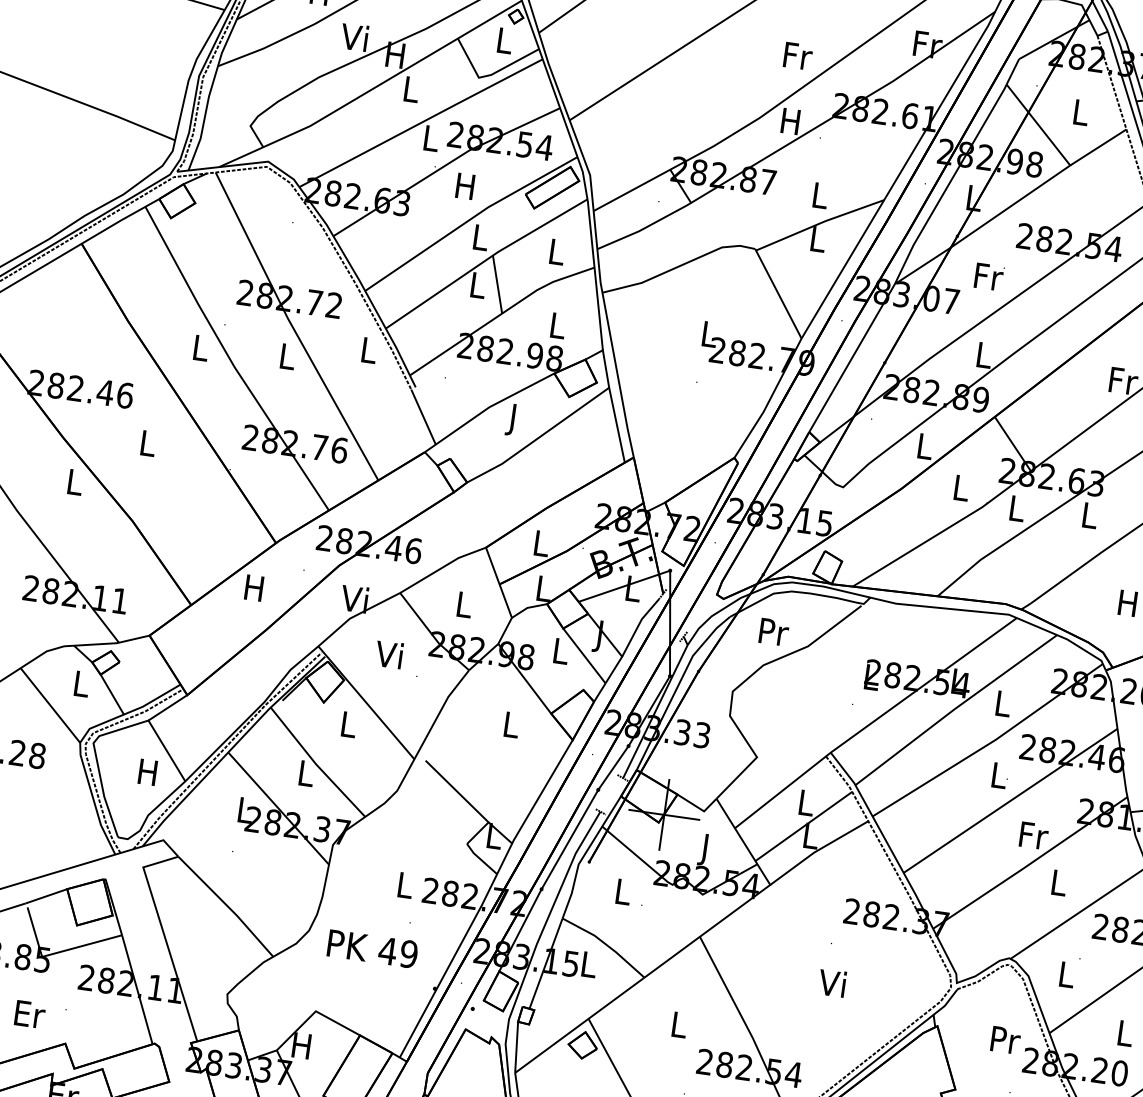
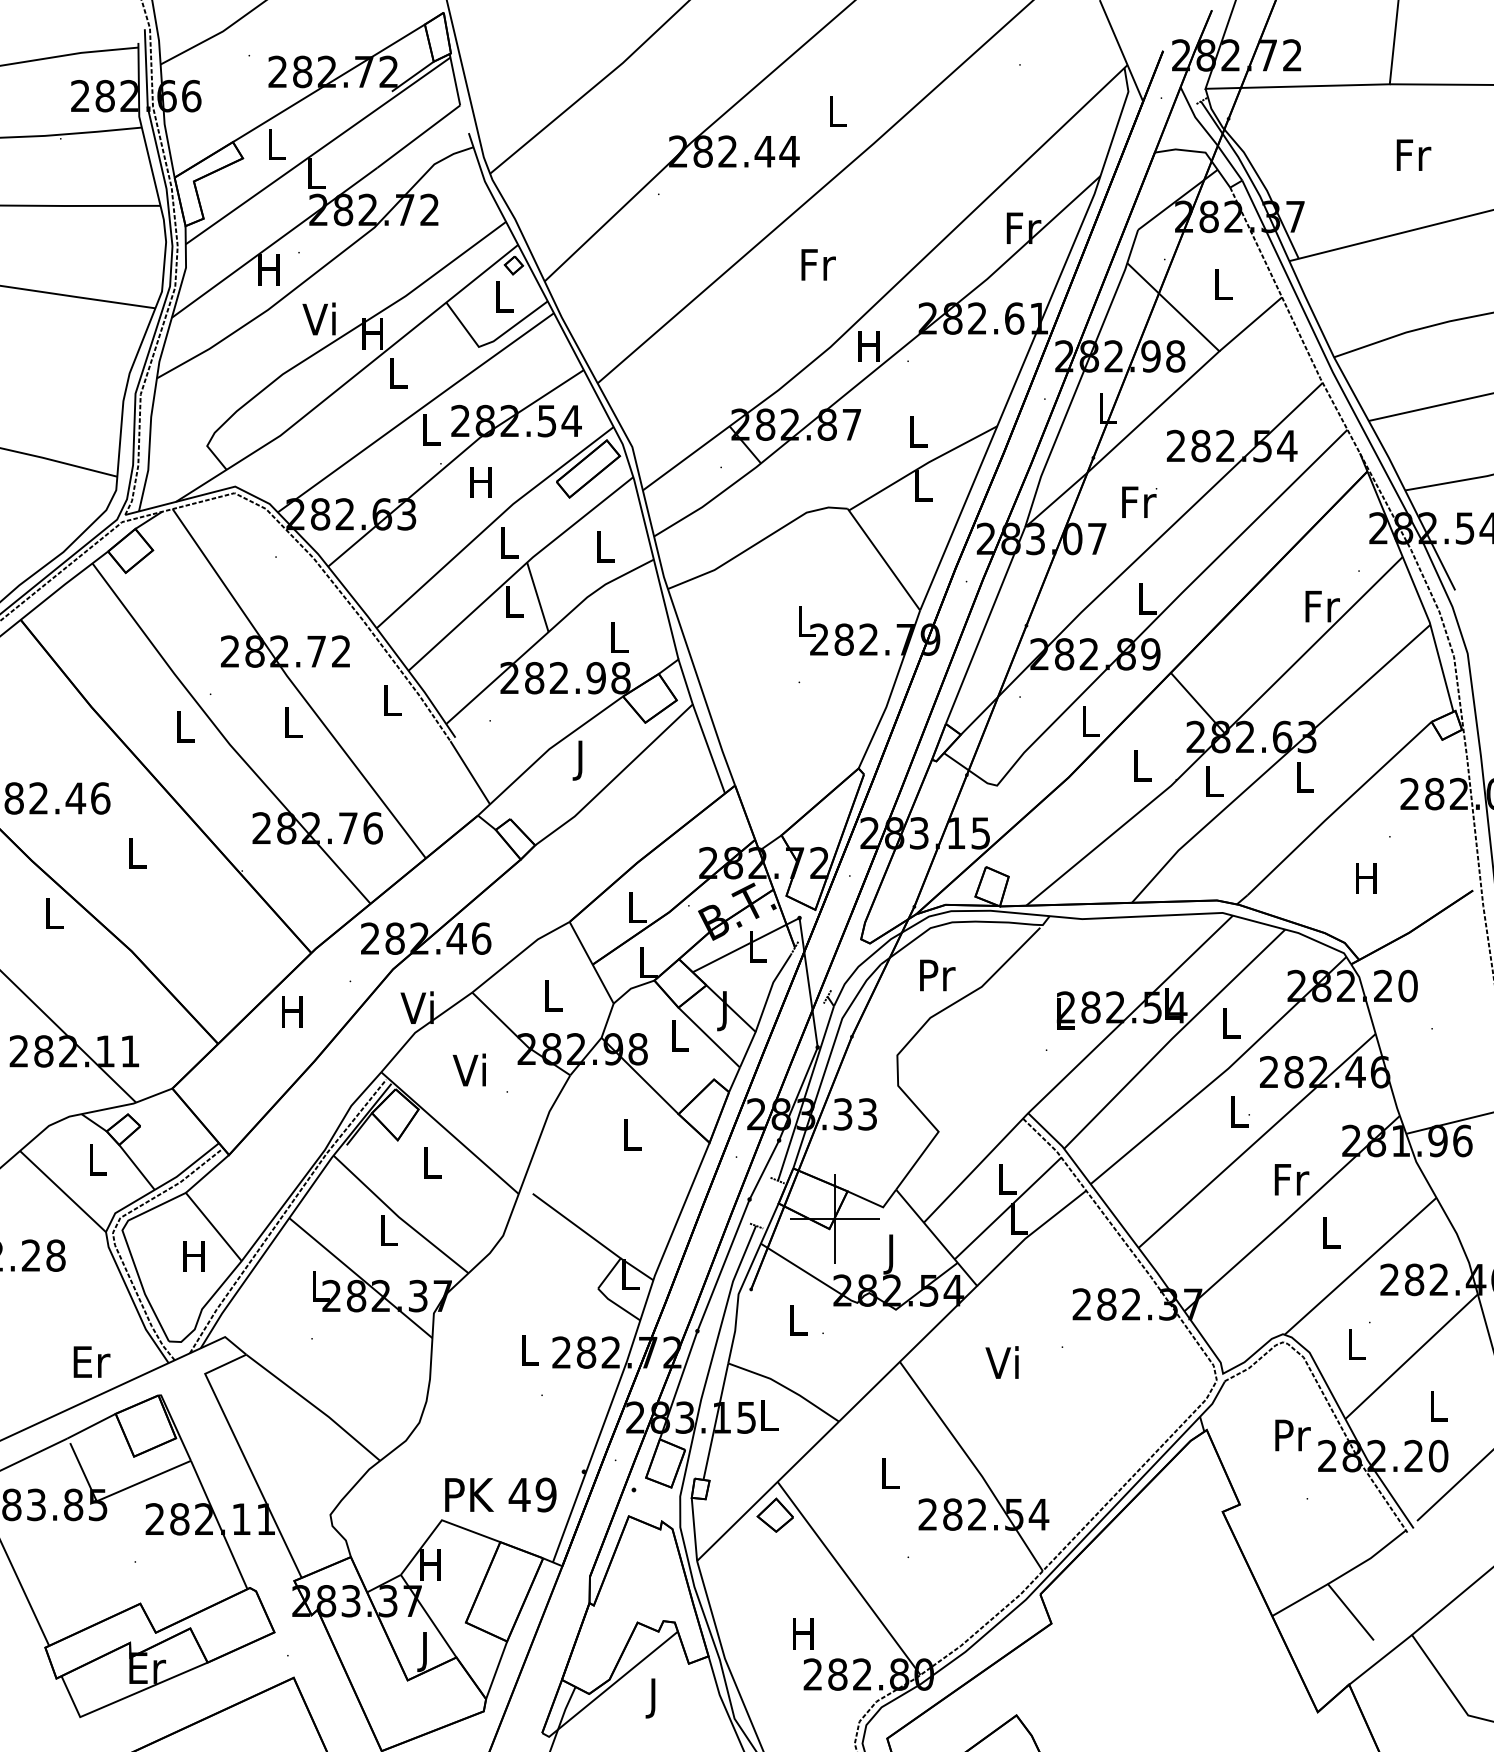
text: (798, 55) -> (818, 264), moved
text: (372, 948) -> (500, 1494), moved
text: (831, 982) -> (1001, 1362), moved
text: (29, 1013) -> (91, 1361), moved

